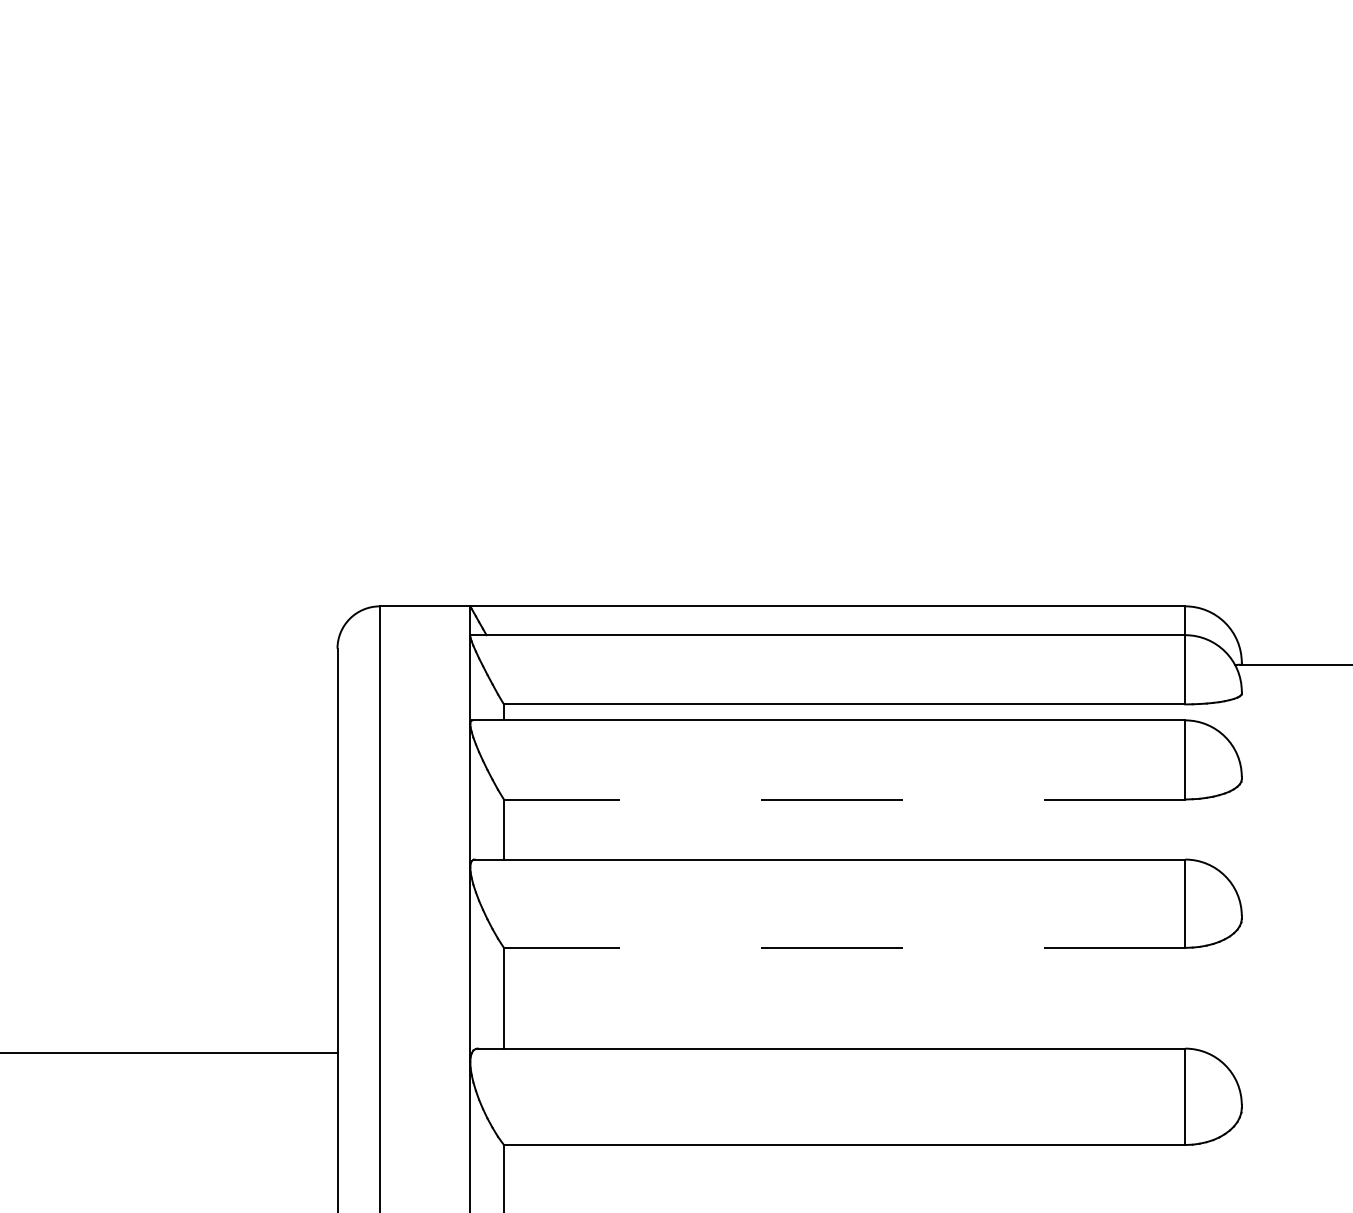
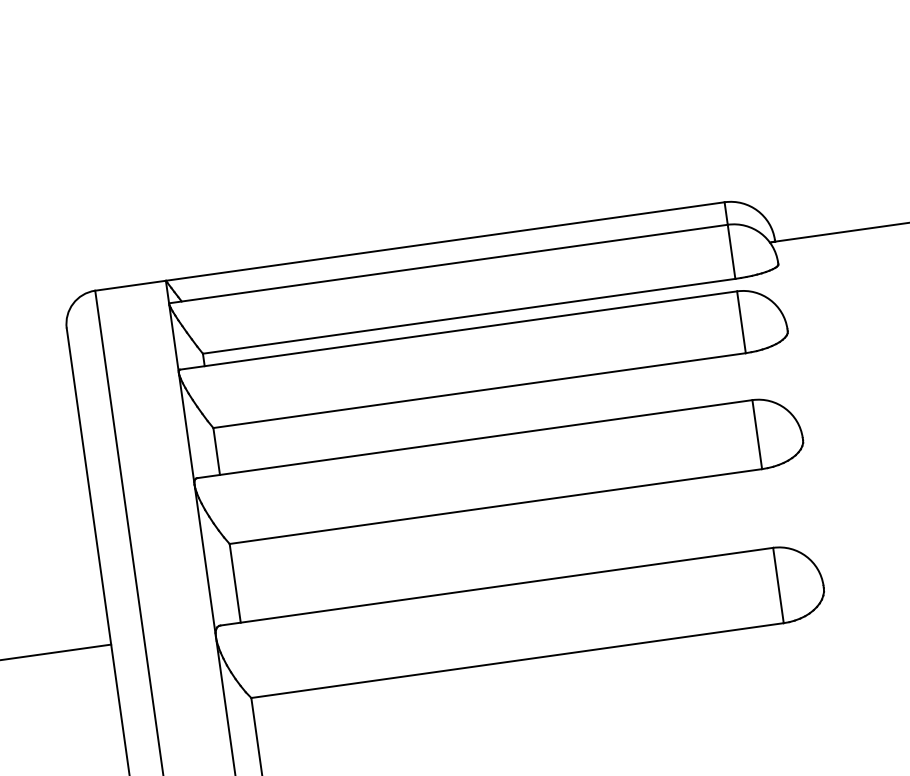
line: (844, 799) -> (479, 390), dashed -> solid
line: (844, 947) -> (495, 506), dashed -> solid

